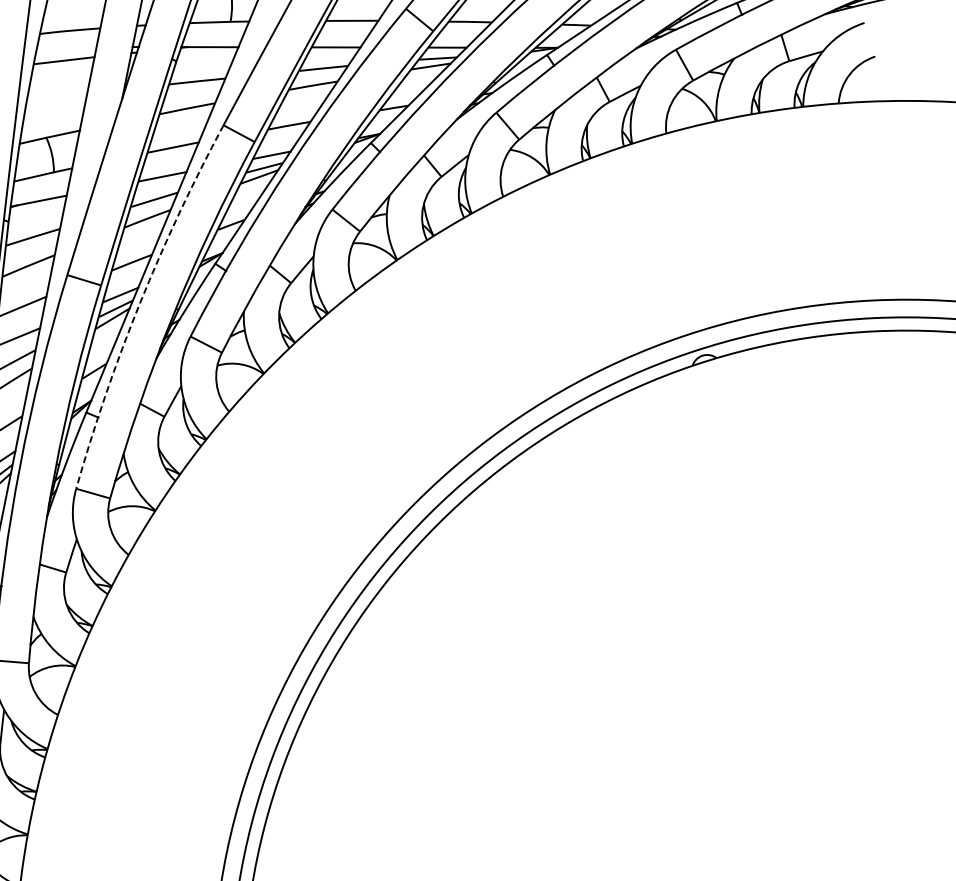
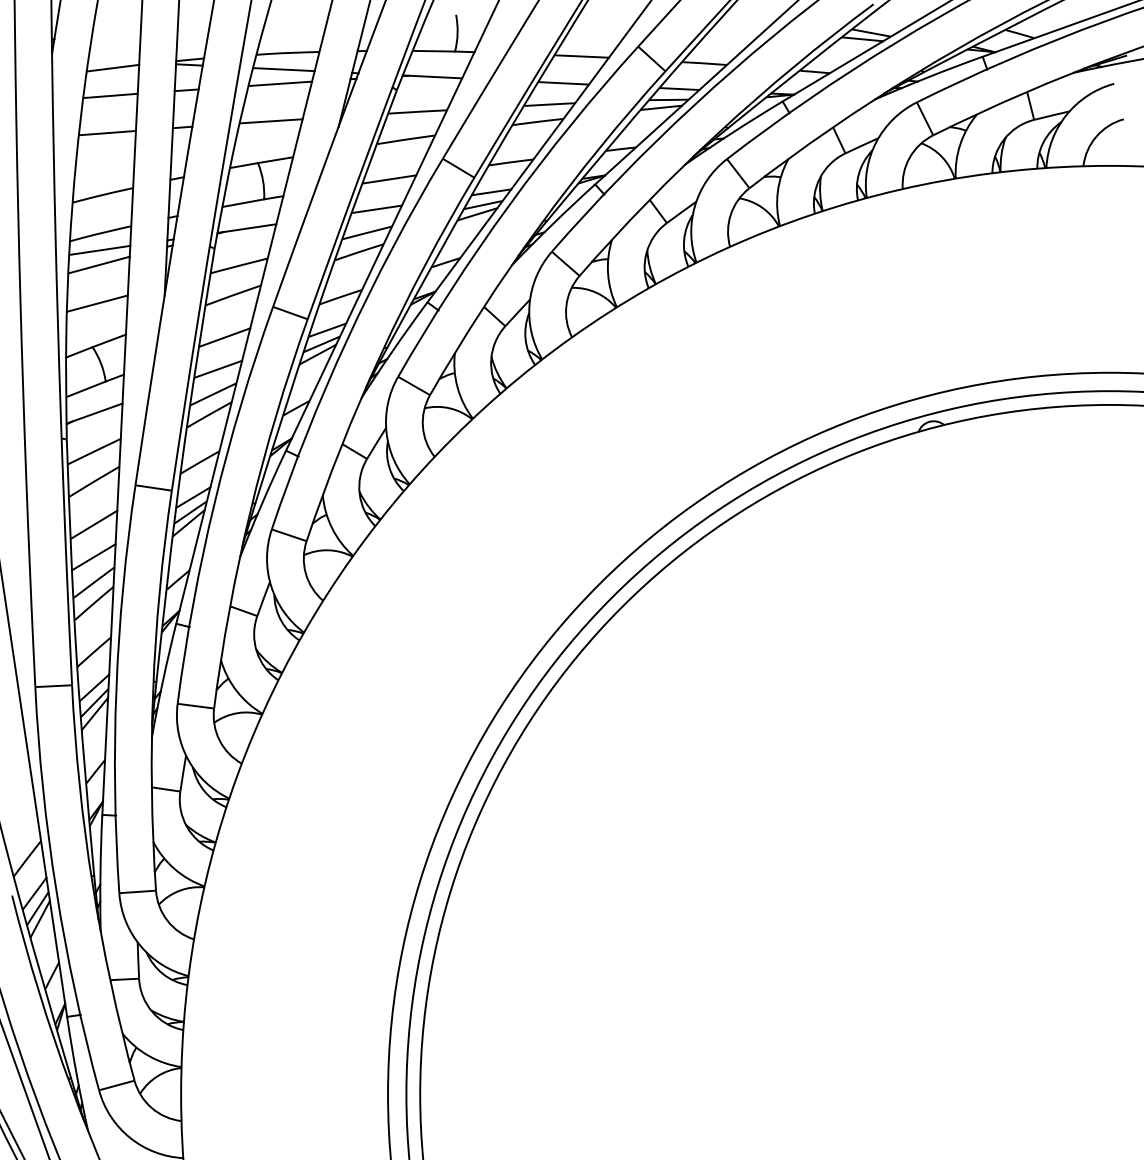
line: (66, 46) -> (283, 69), added
line: (57, 97) -> (271, 121), added
arc: (140, 303) -> (347, 339), dashed -> solid

